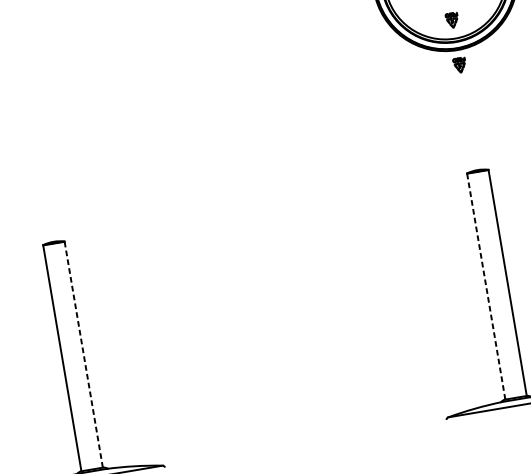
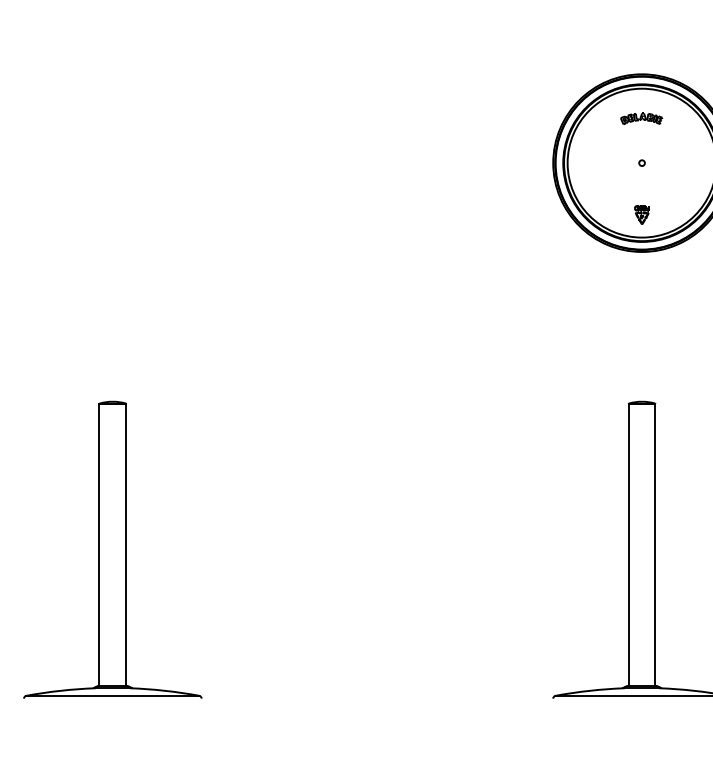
part: (459, 65) -> (641, 270), removed
line: (486, 286) -> (628, 544), dashed -> solid
line: (83, 354) -> (126, 544), dashed -> solid

